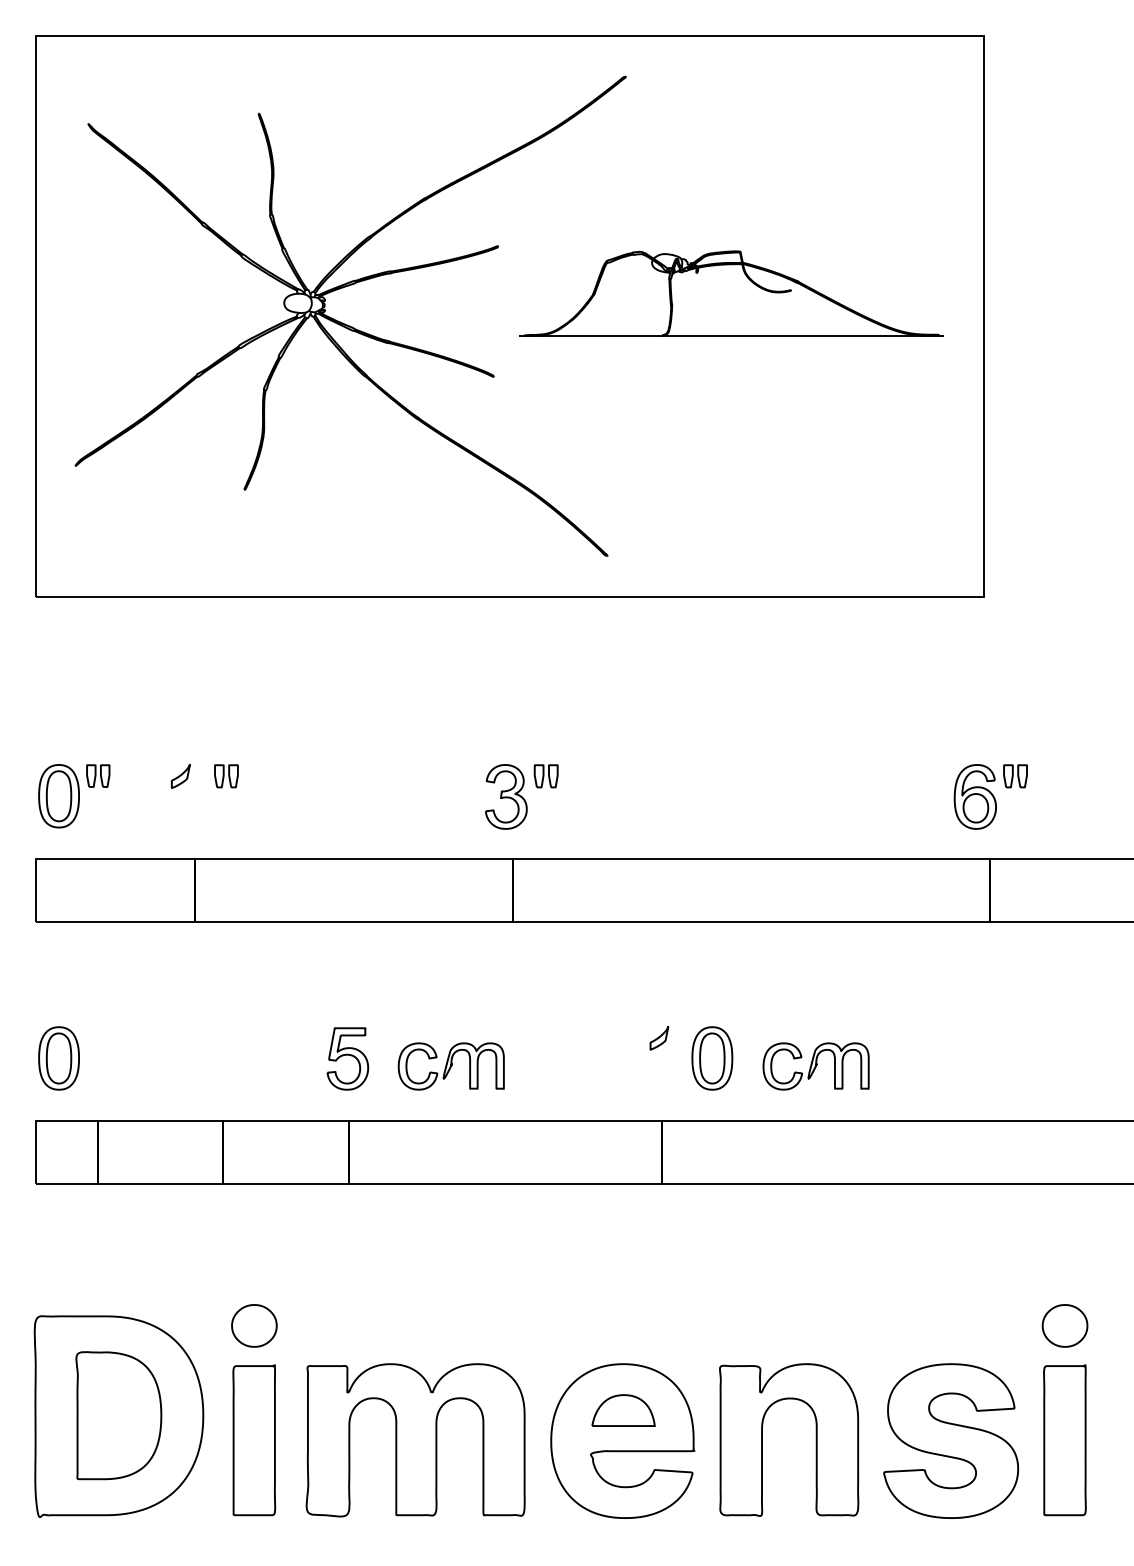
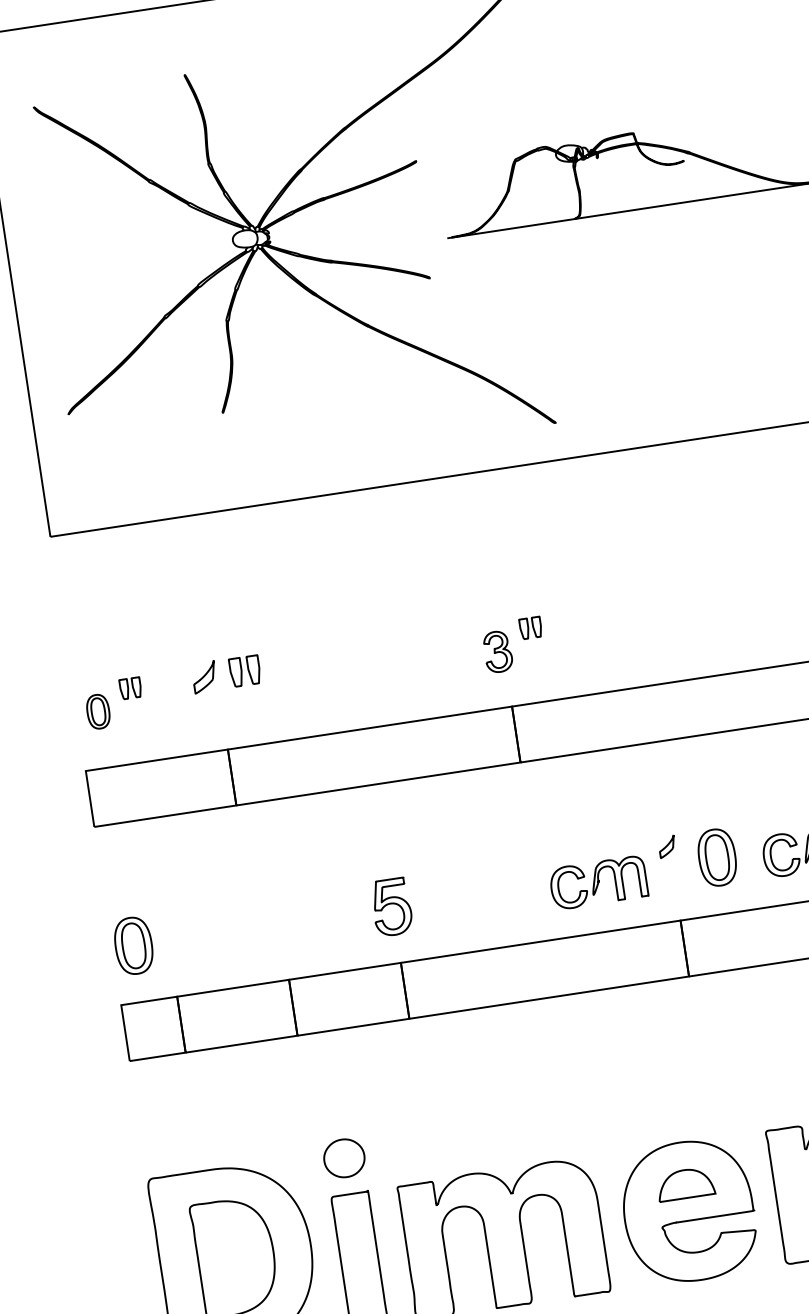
part: (180, 776) -> (204, 677), size x1.4
part: (226, 776) -> (245, 671), size x1.4
part: (58, 796) -> (97, 711), size x0.6
part: (506, 796) -> (498, 651), size x0.7
part: (450, 1066) -> (597, 883), moved

